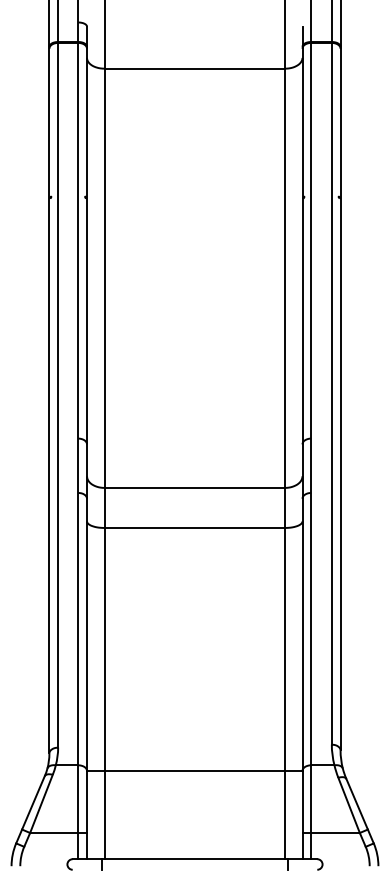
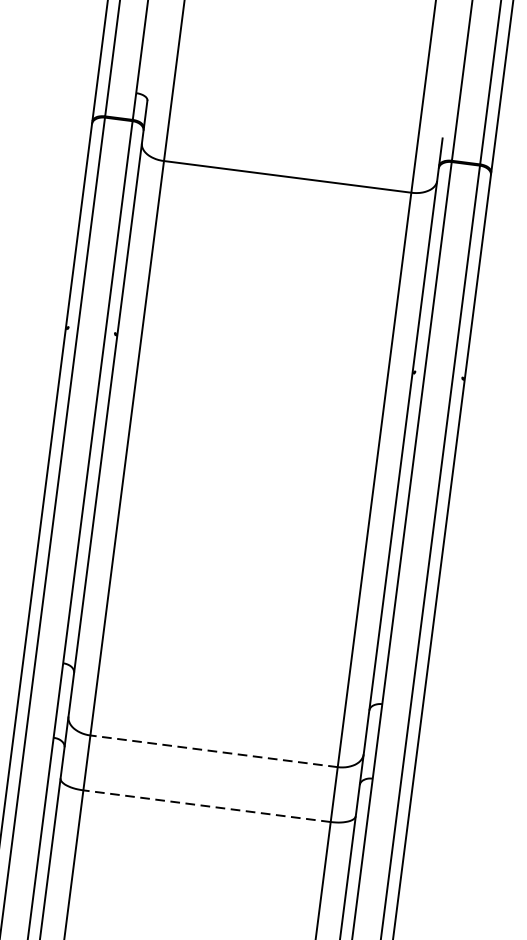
line: (194, 487) -> (213, 750), solid -> dashed
line: (194, 527) -> (206, 805), solid -> dashed

